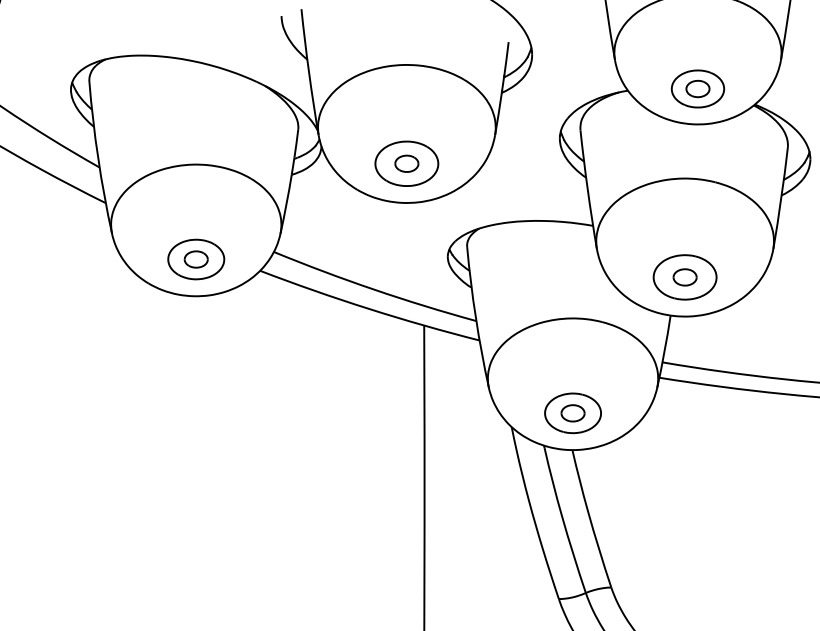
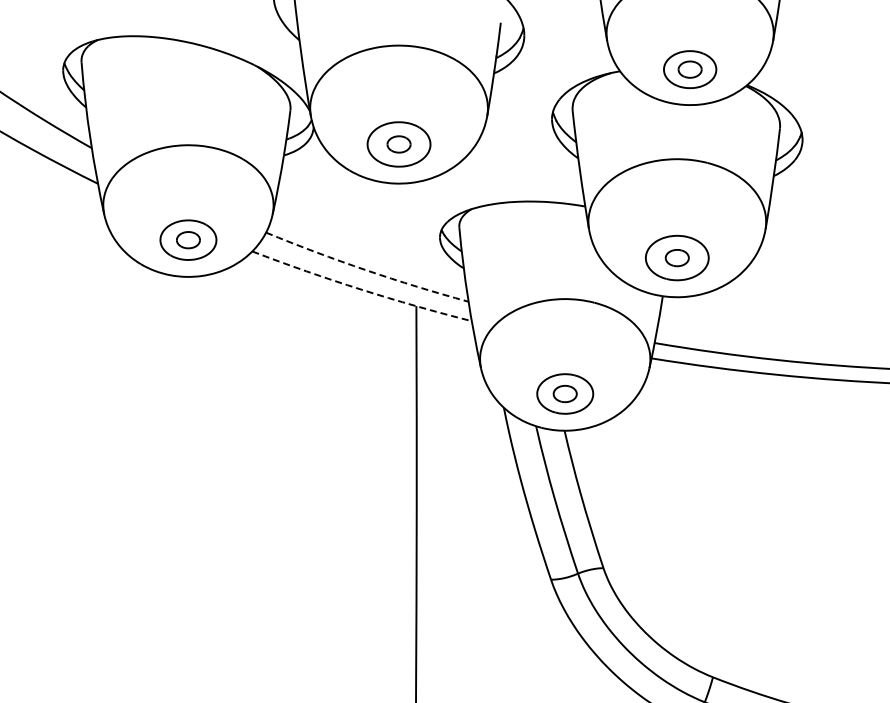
arc: (374, 289) -> (366, 270), solid -> dashed
arc: (369, 308) -> (361, 289), solid -> dashed

